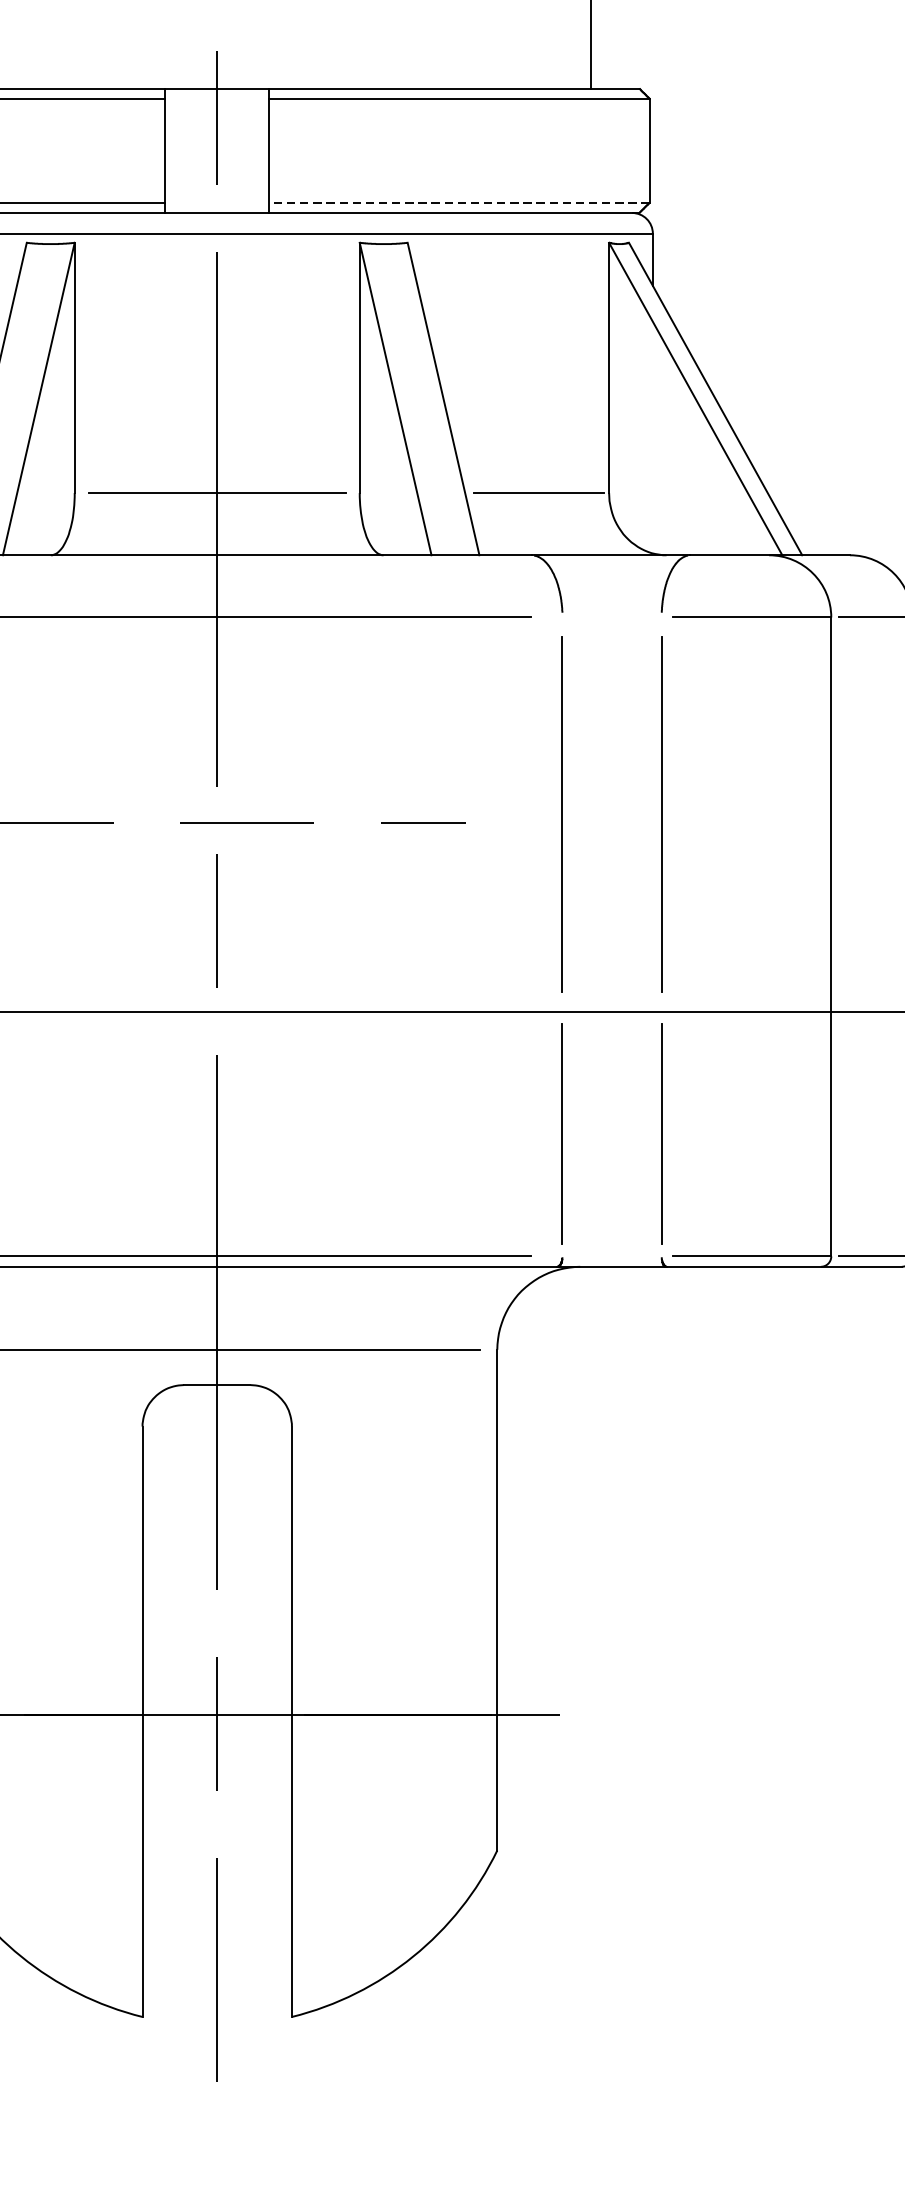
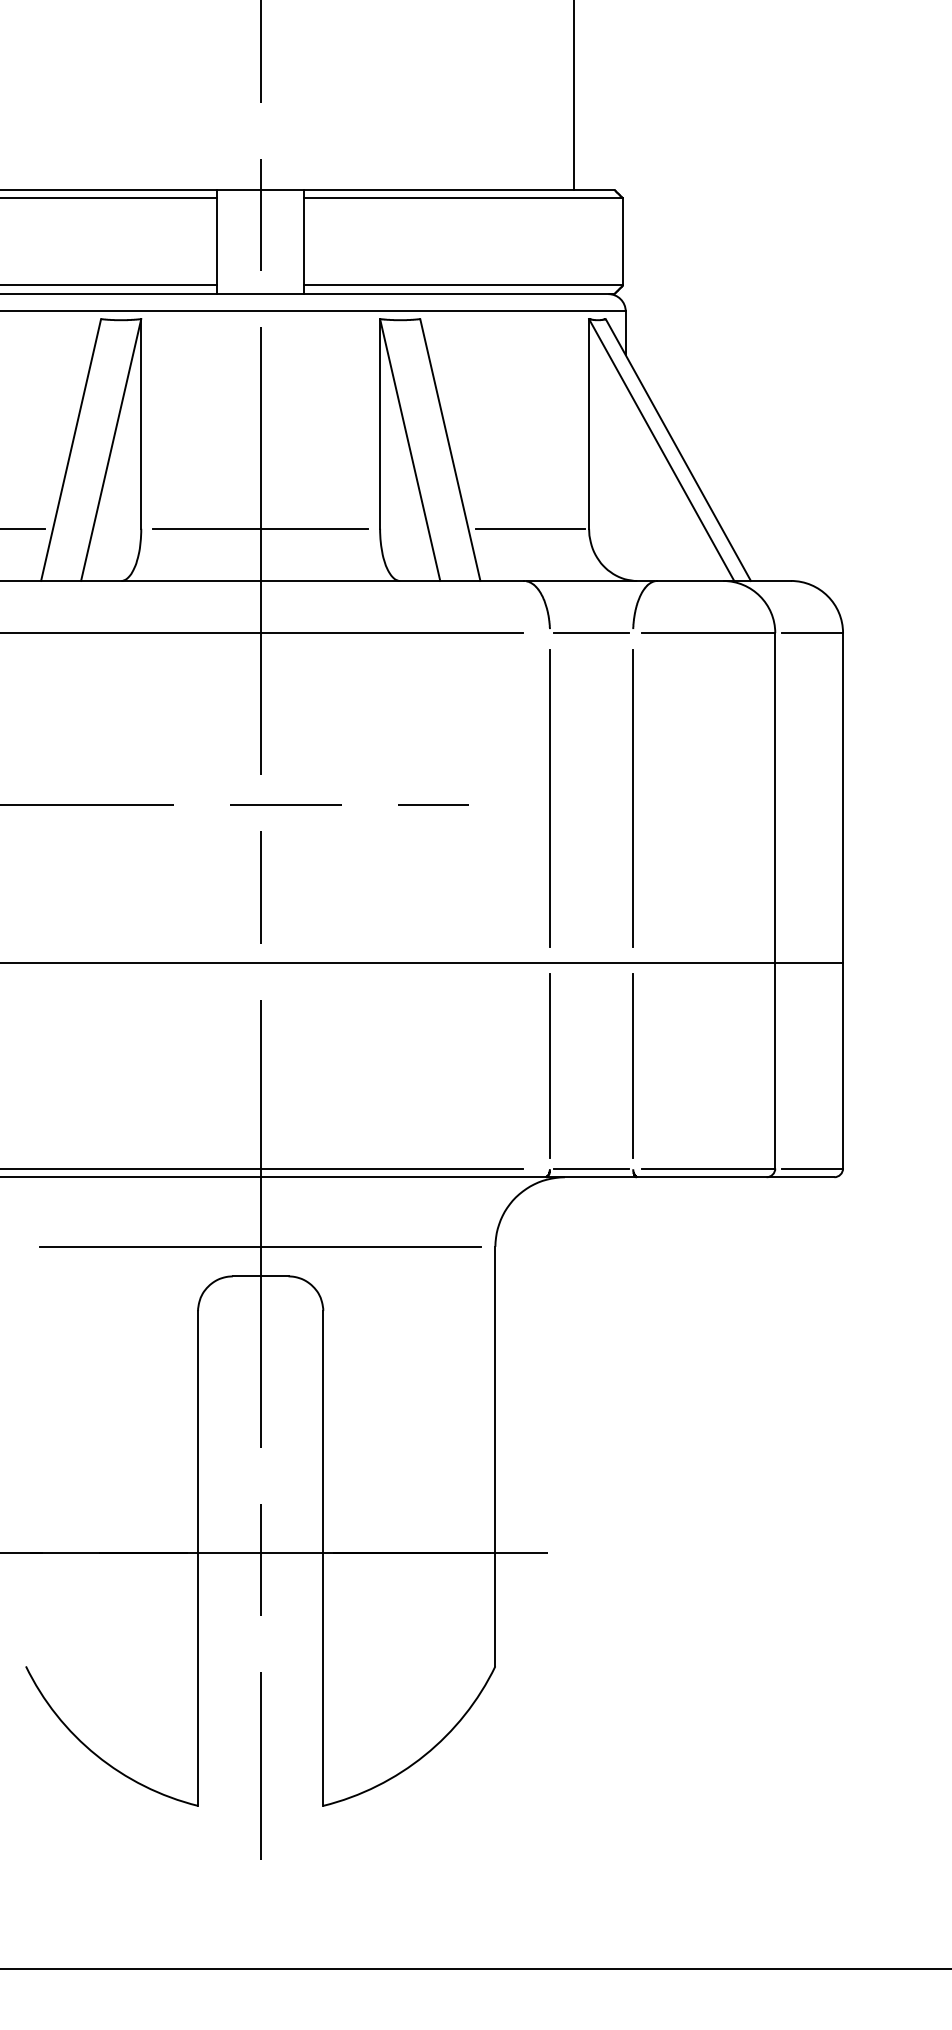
line: (459, 202) -> (463, 285), dashed -> solid
line: (611, 617) -> (591, 633), added
line: (611, 1256) -> (591, 1168), added

